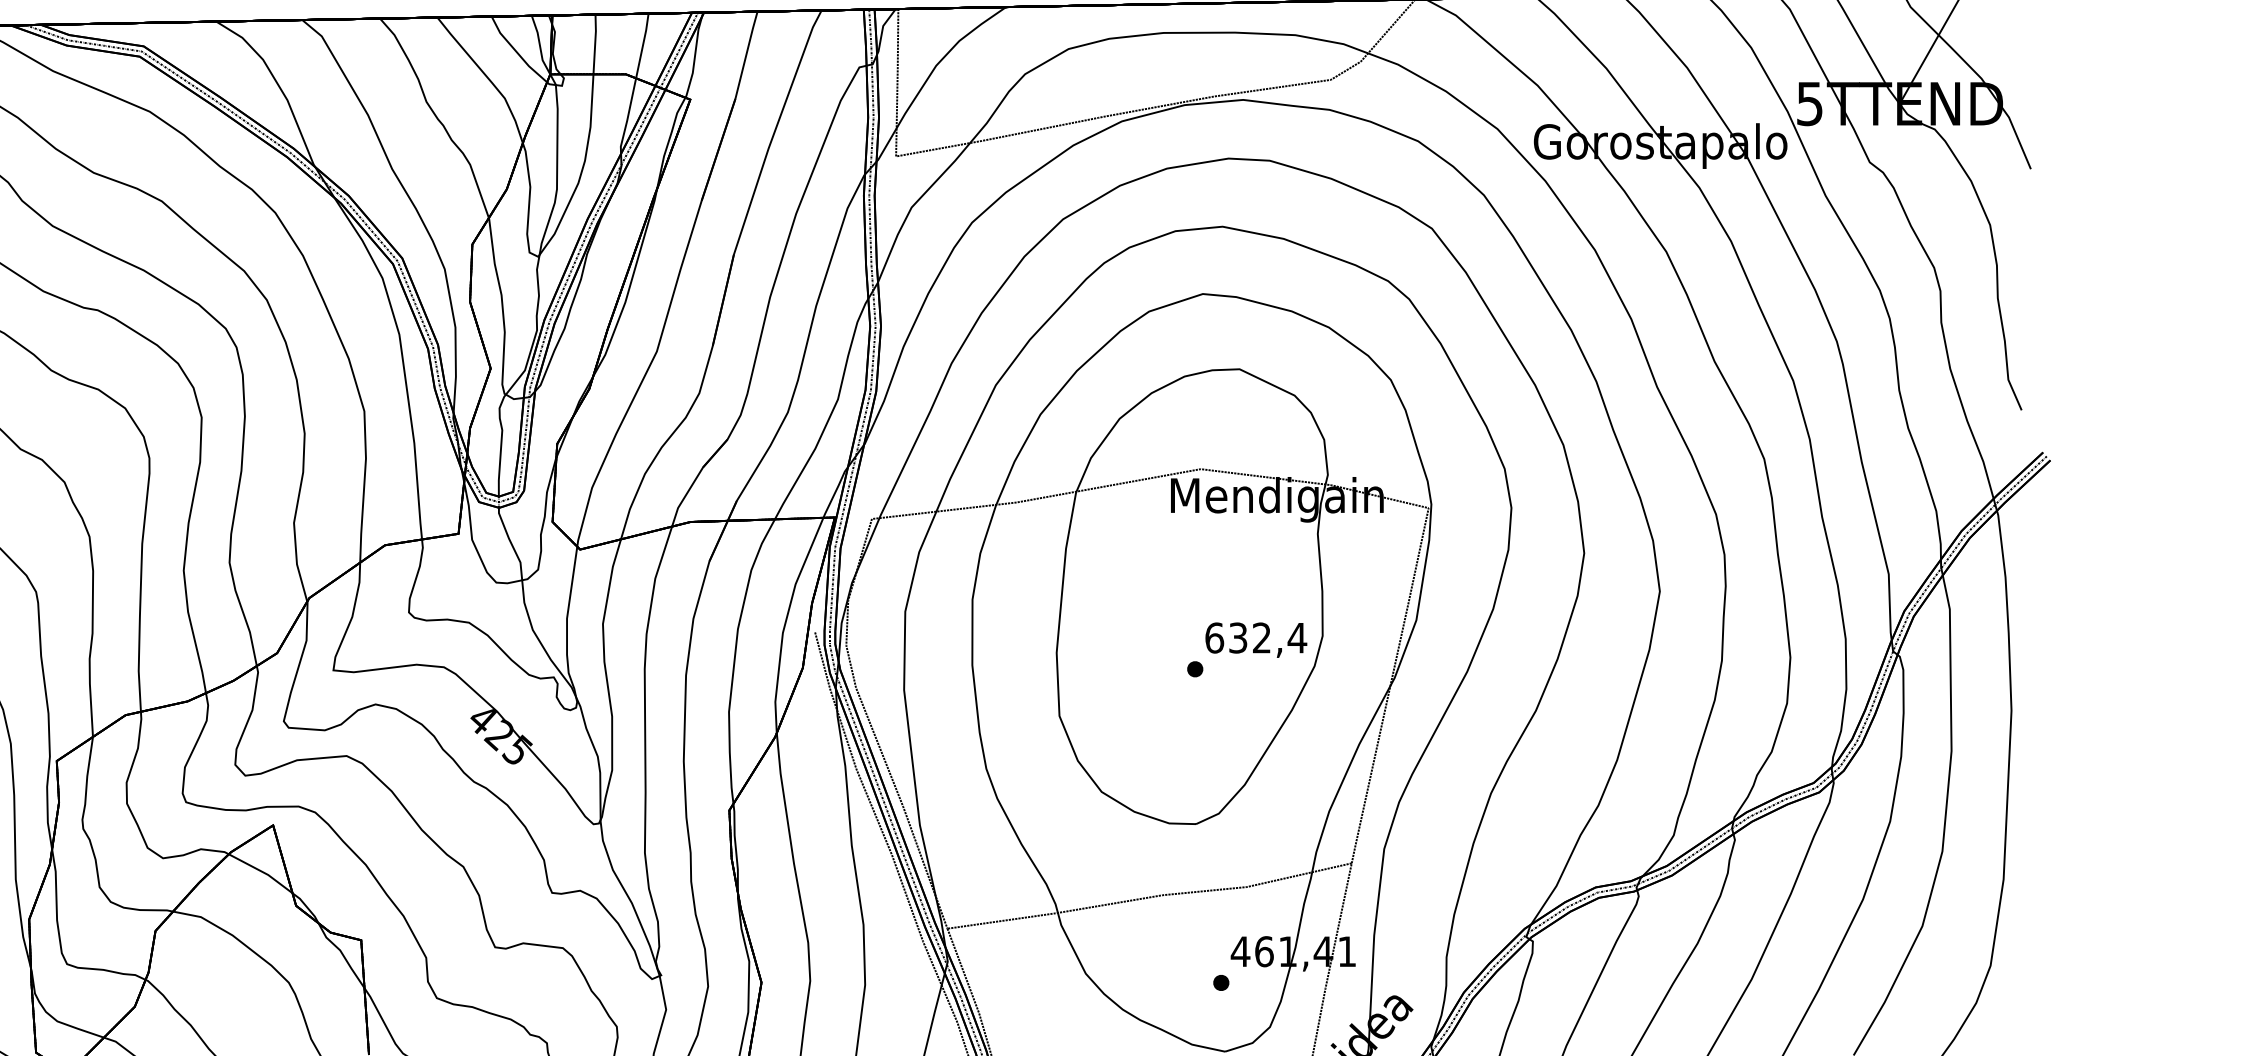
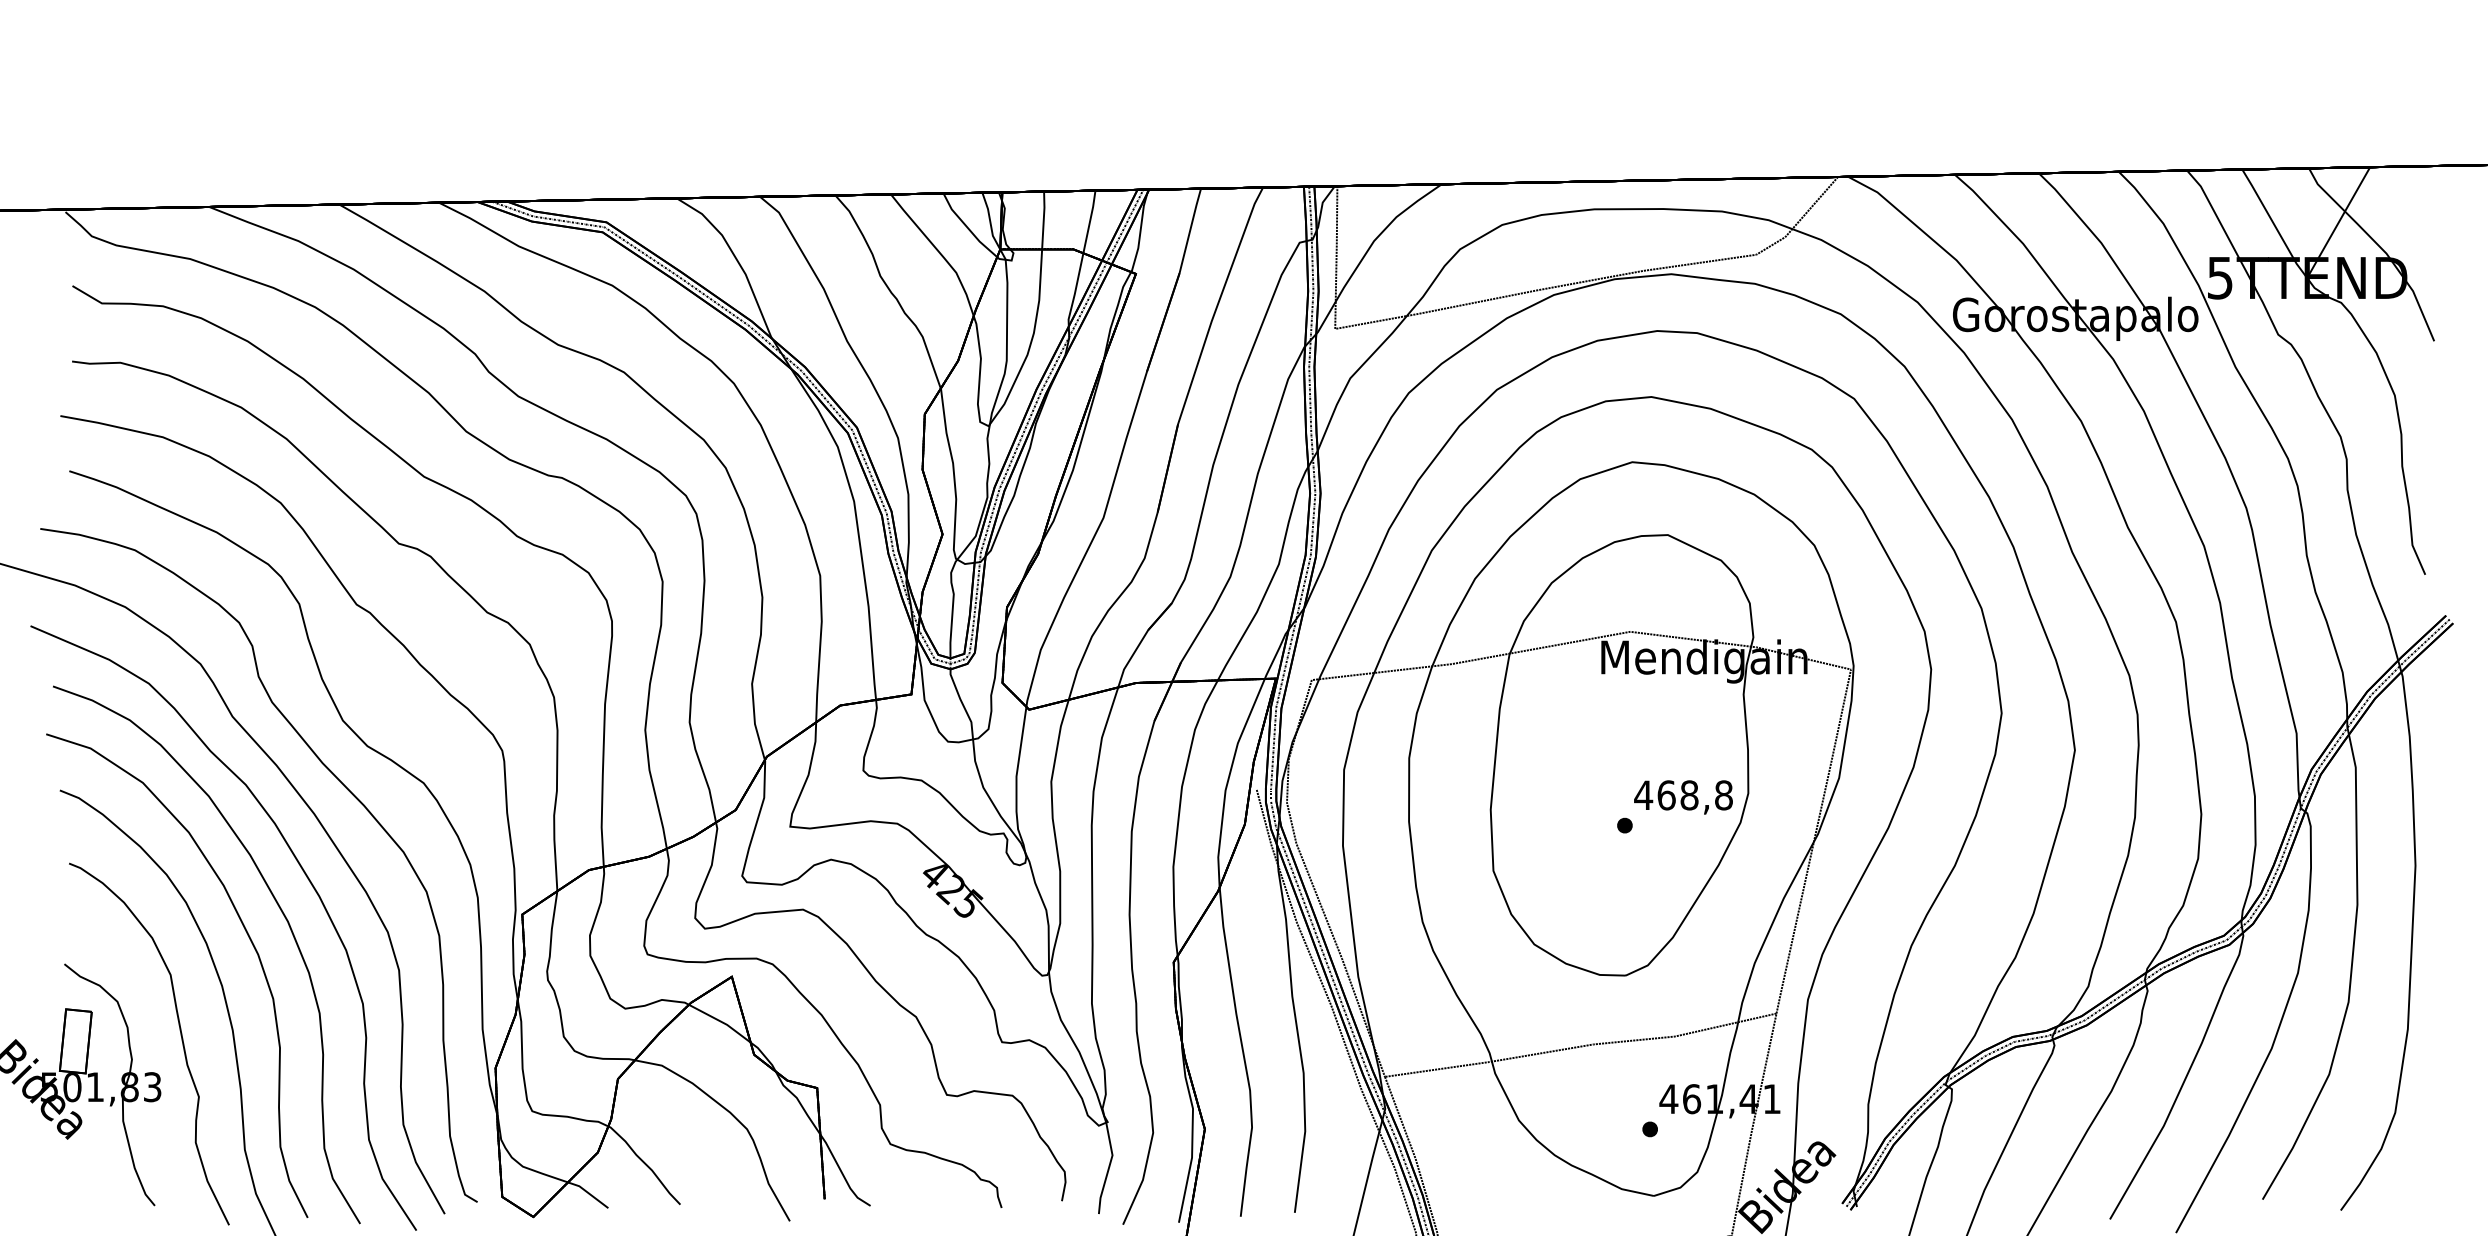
text: (1255, 638) -> (1683, 795), 632,4 -> 468,8

